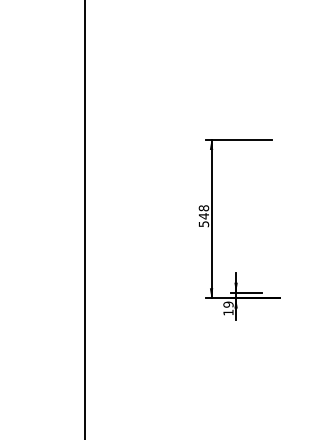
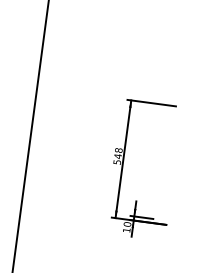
text: (228, 304) -> (127, 224), 19 -> 10

